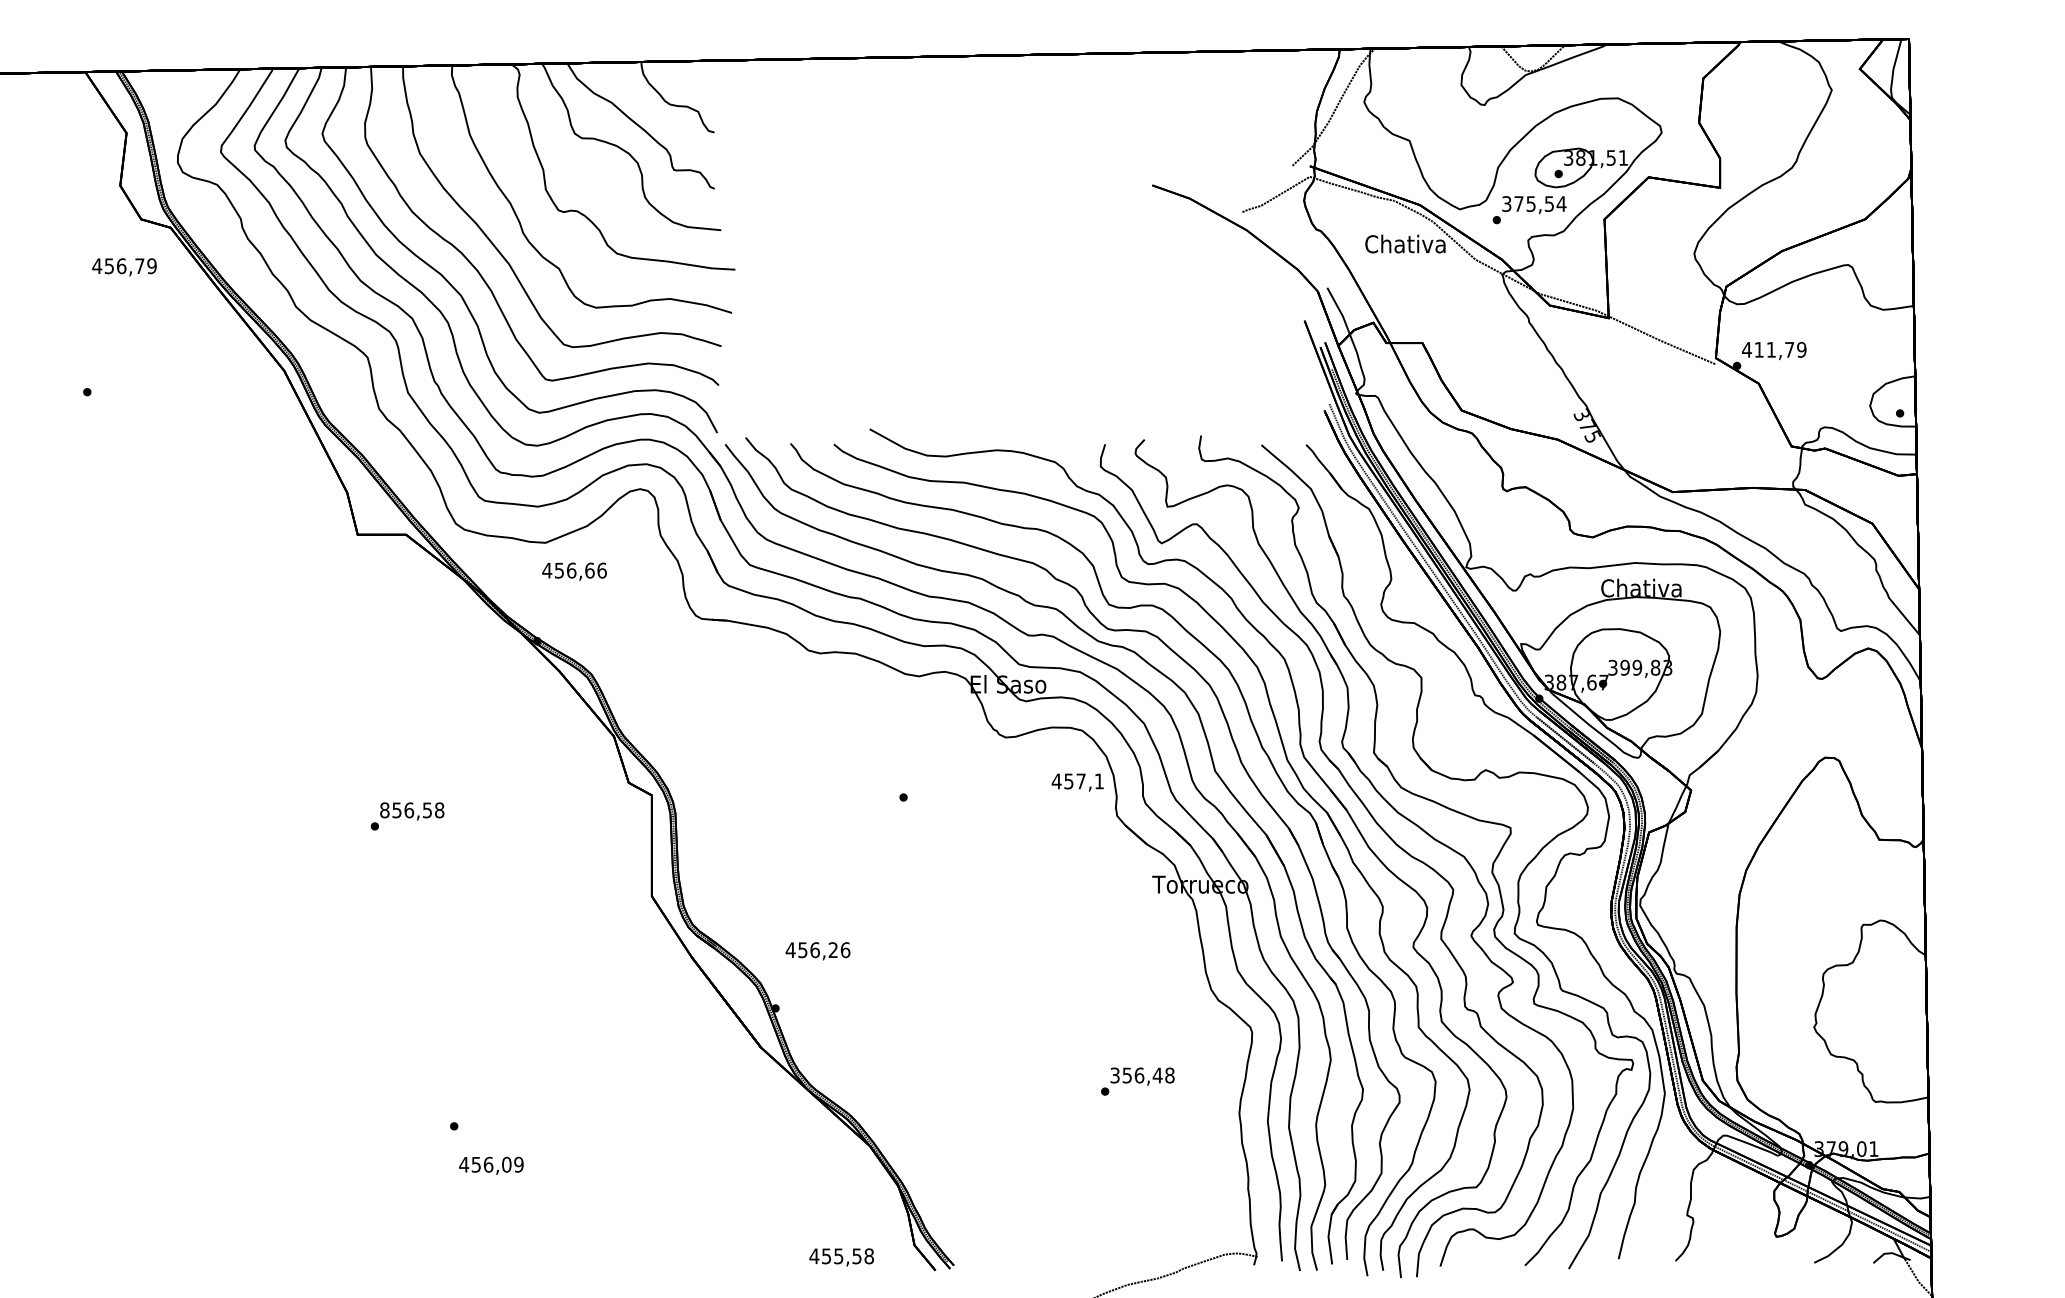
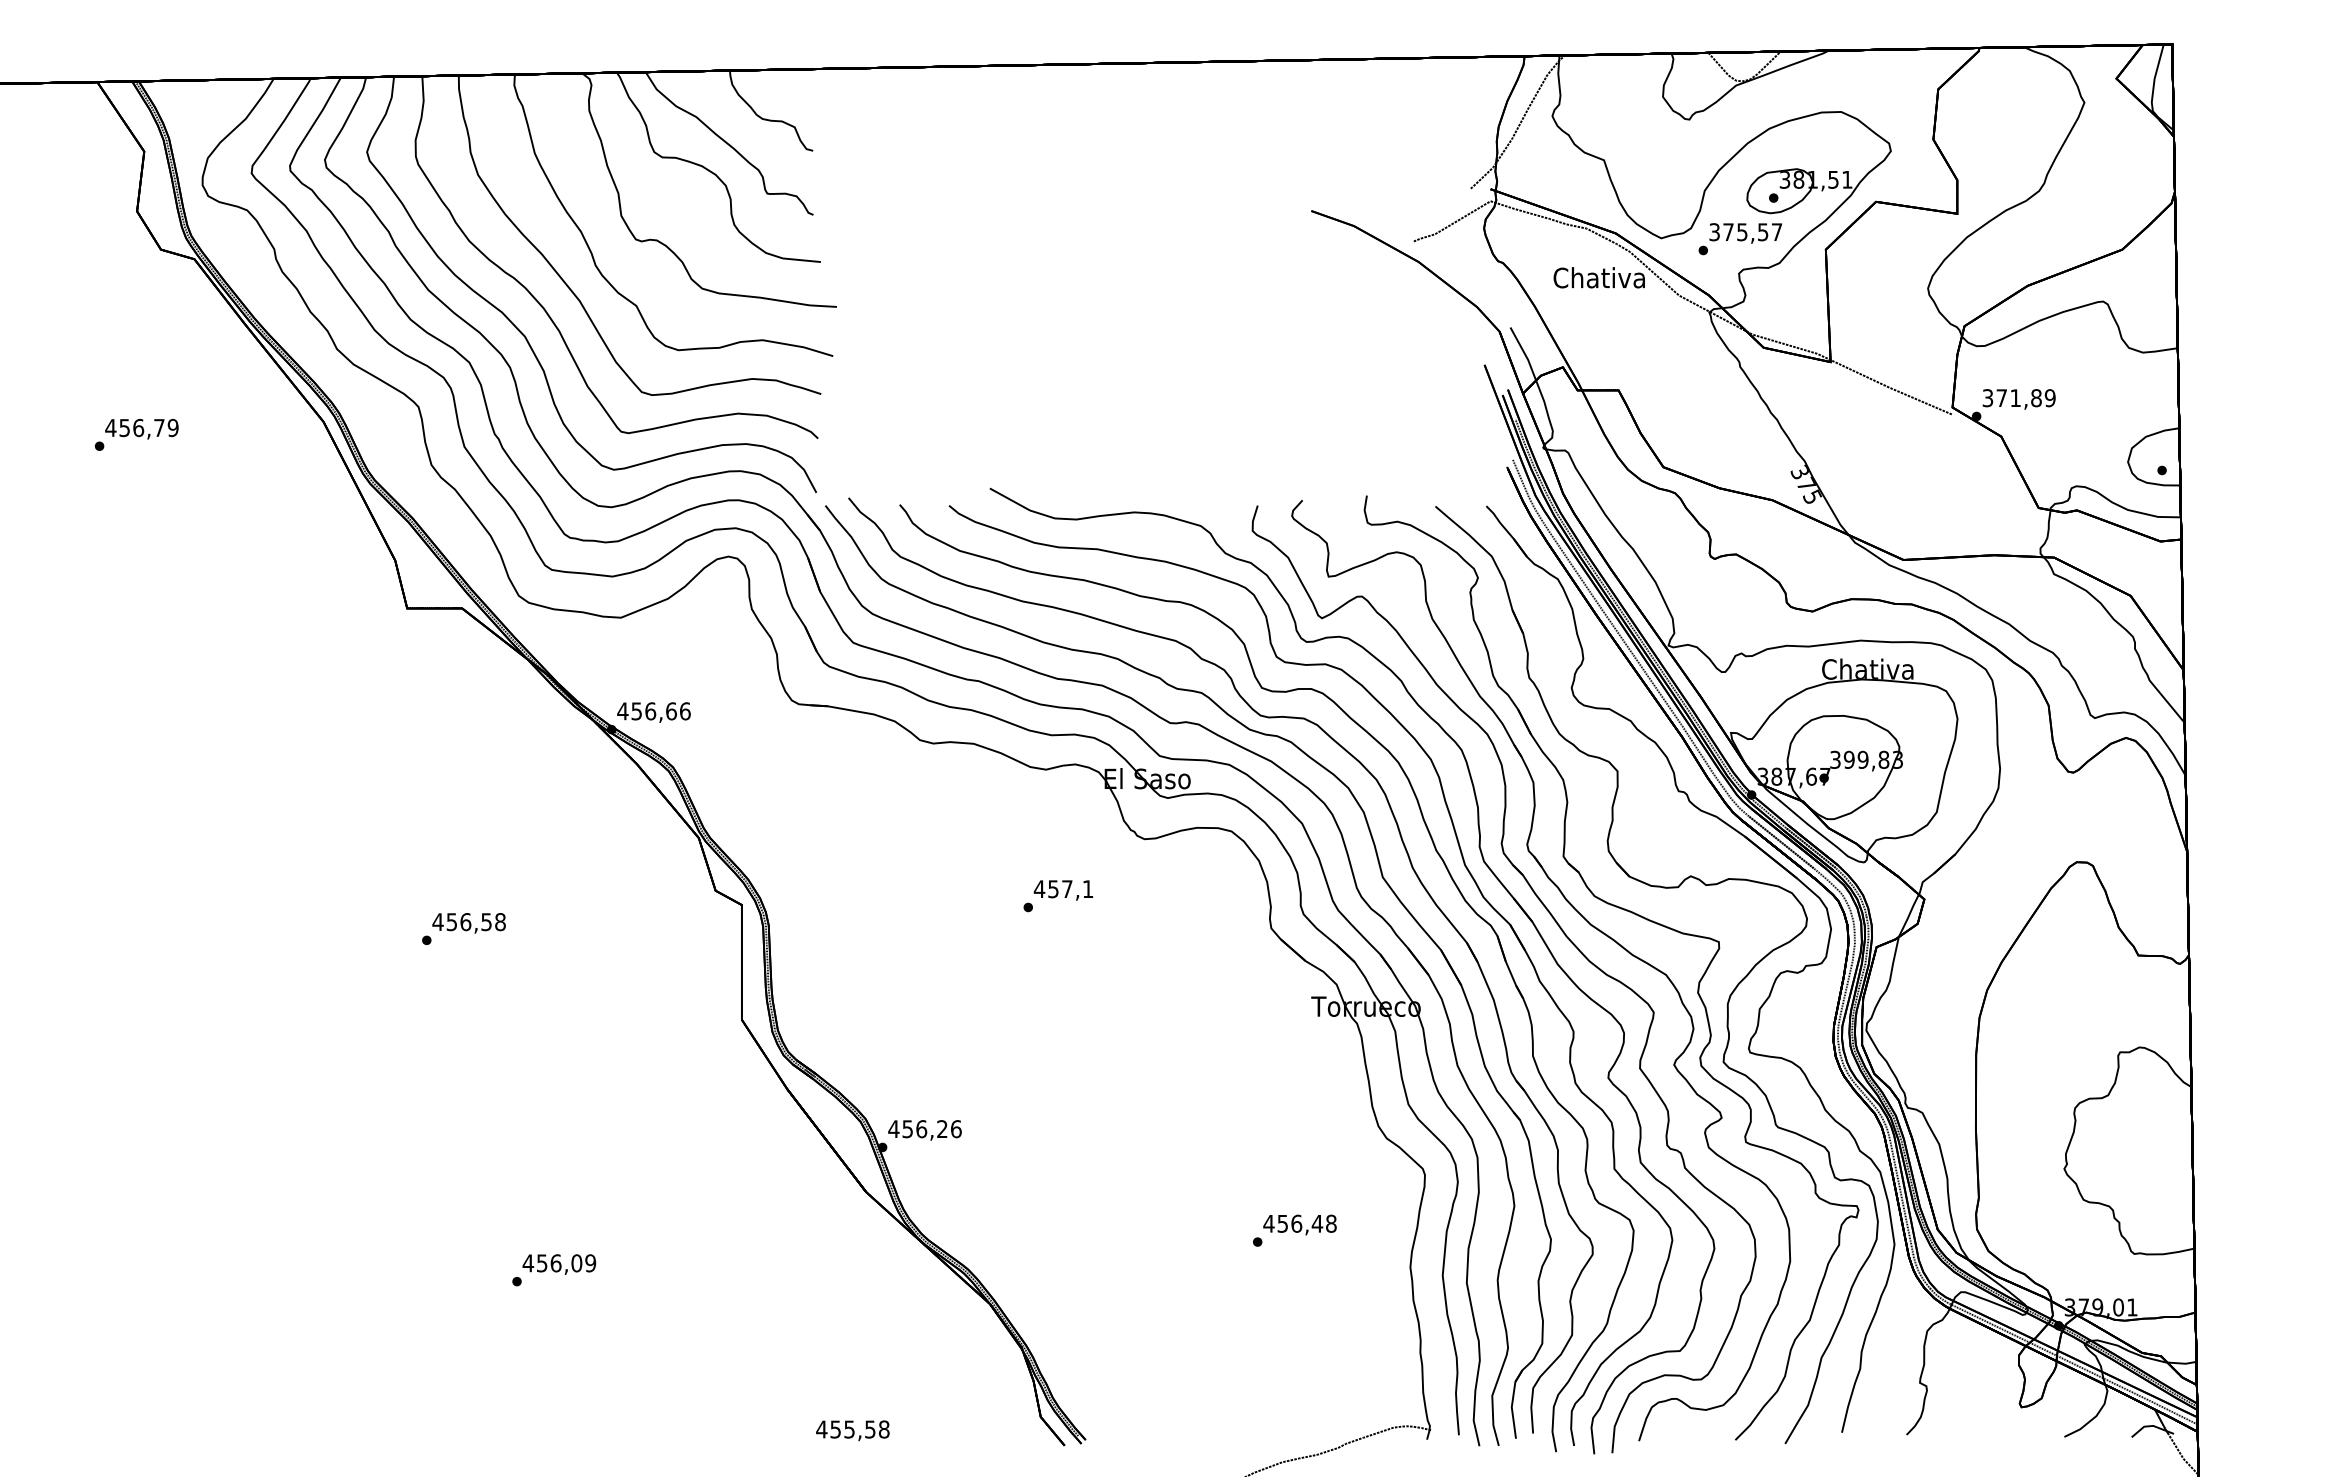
text: (1561, 203) -> (1776, 231), 375,54 -> 375,57
text: (124, 267) -> (141, 429), moved
text: (1767, 350) -> (2011, 398), 411,79 -> 371,89
text: (574, 571) -> (653, 712), moved
text: (1076, 782) -> (1062, 890), moved
text: (384, 810) -> (437, 922), 856,58 -> 456,58
text: (817, 951) -> (924, 1130), moved
text: (1114, 1075) -> (1268, 1223), 356,48 -> 456,48
text: (491, 1165) -> (559, 1264), moved
text: (841, 1257) -> (852, 1430), moved

